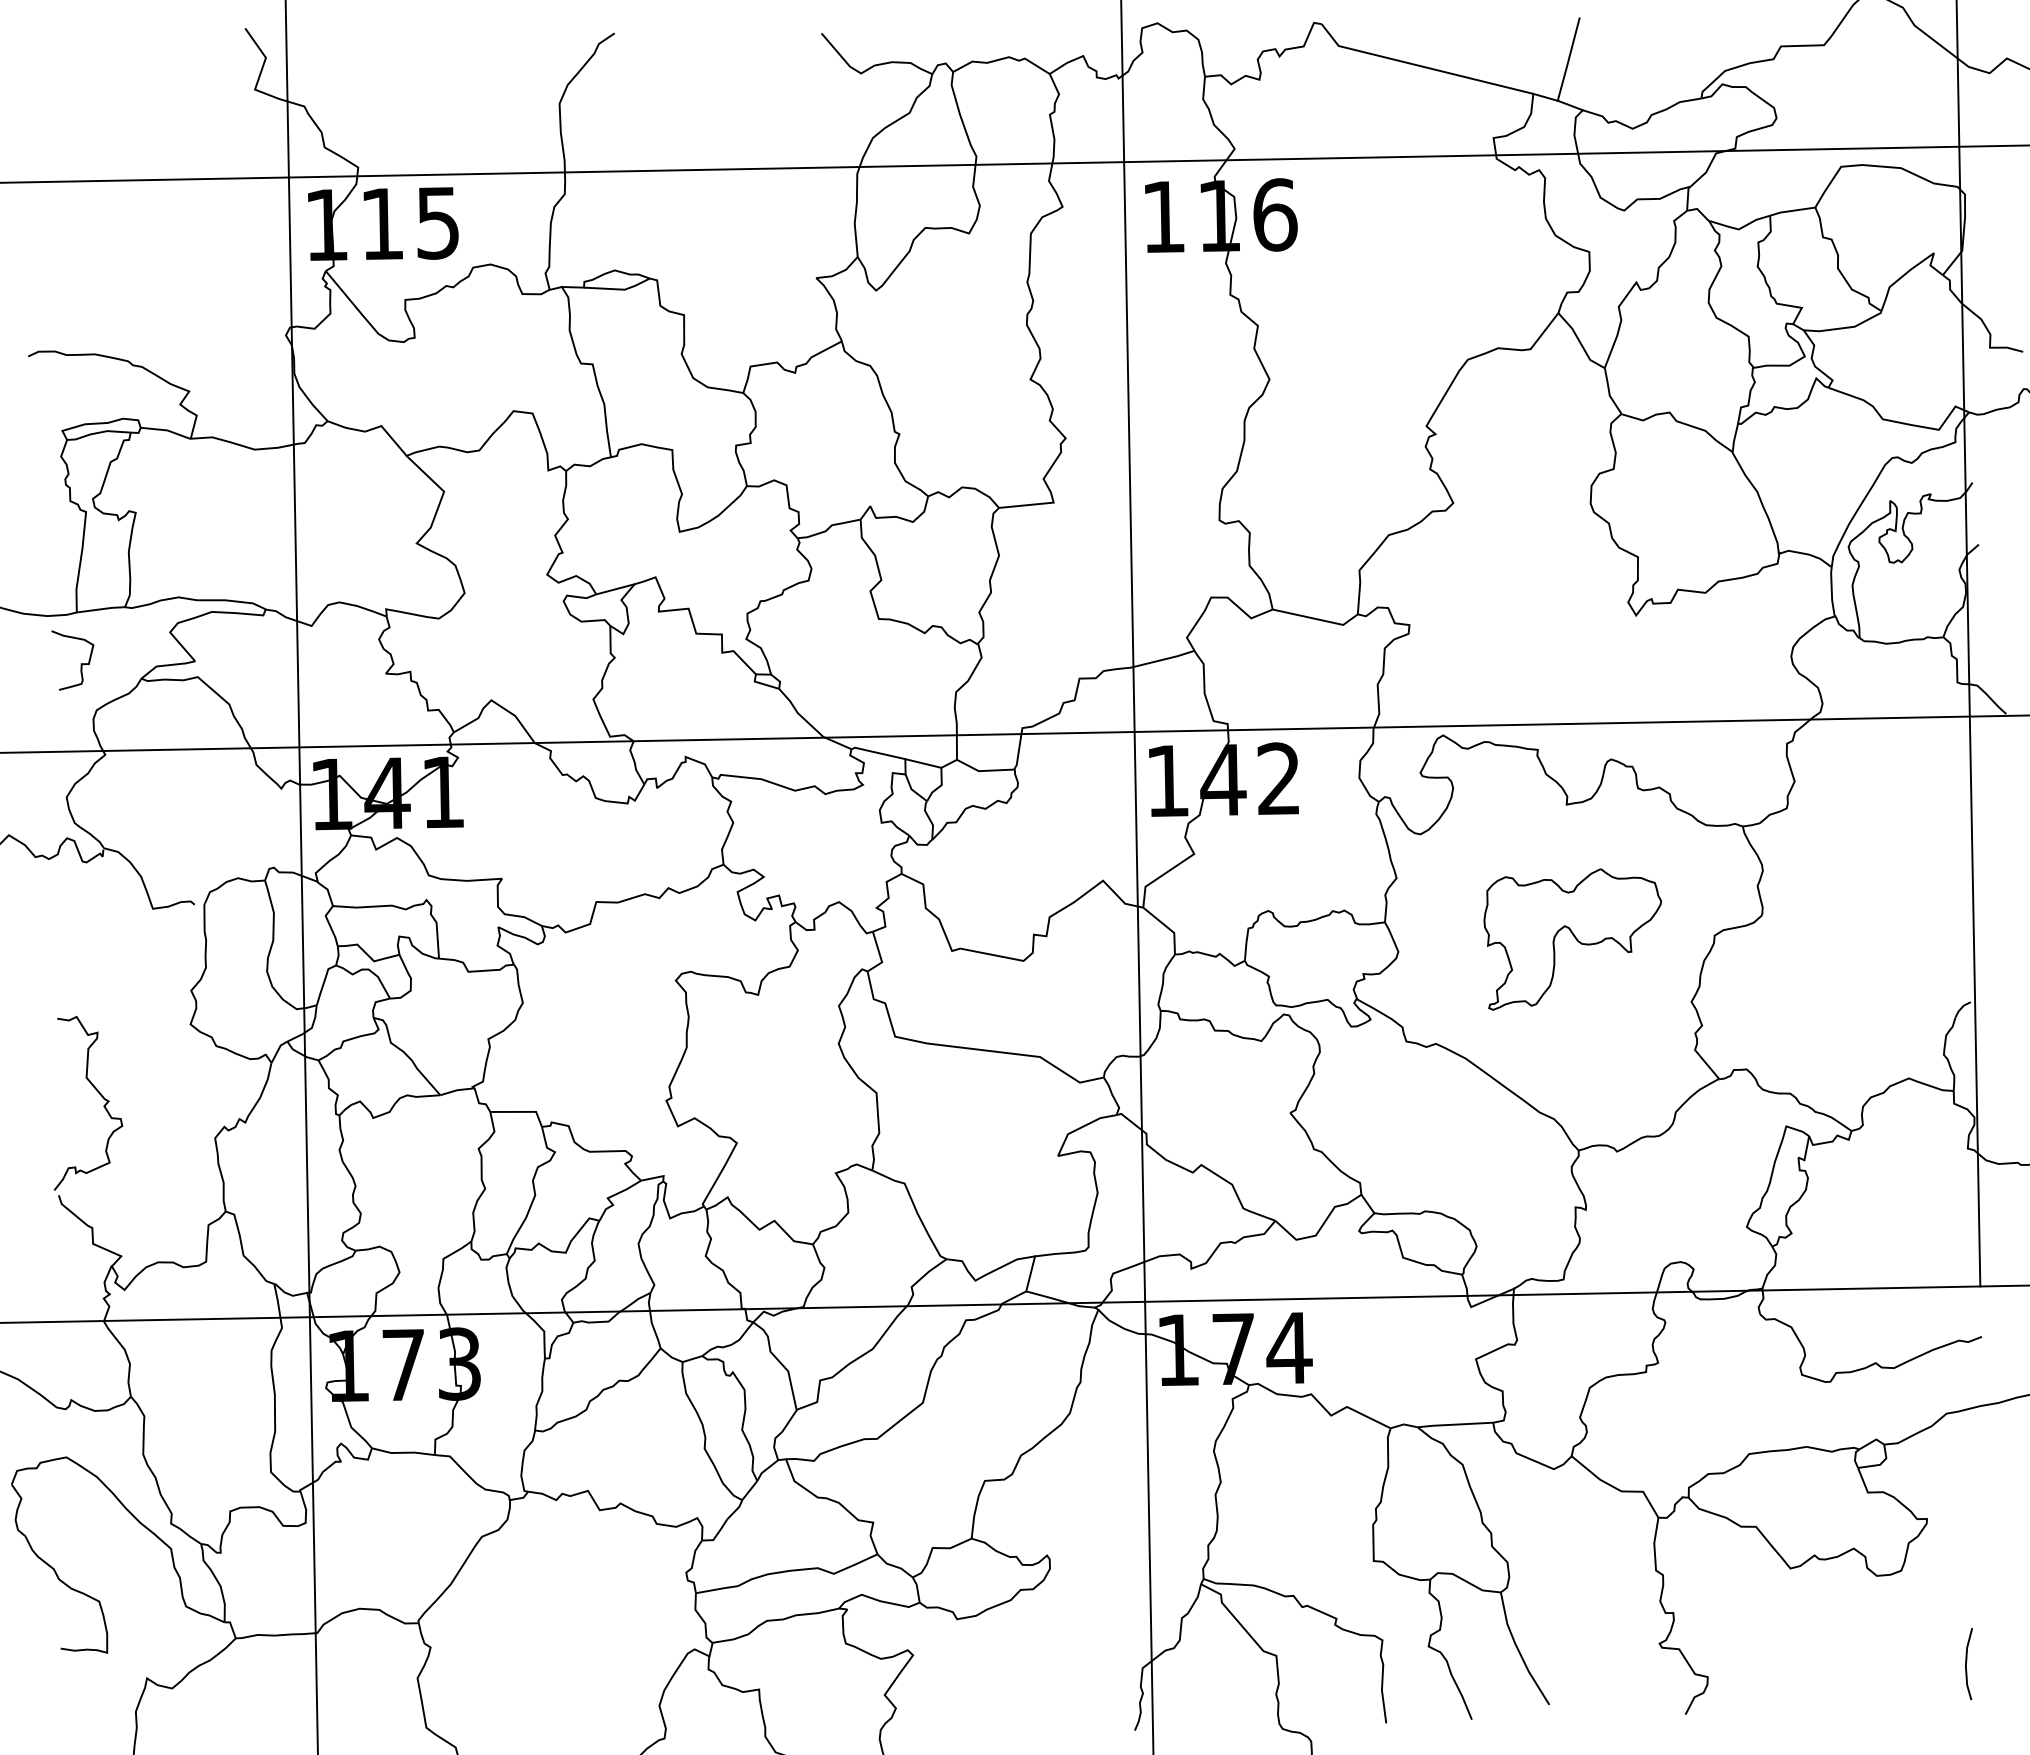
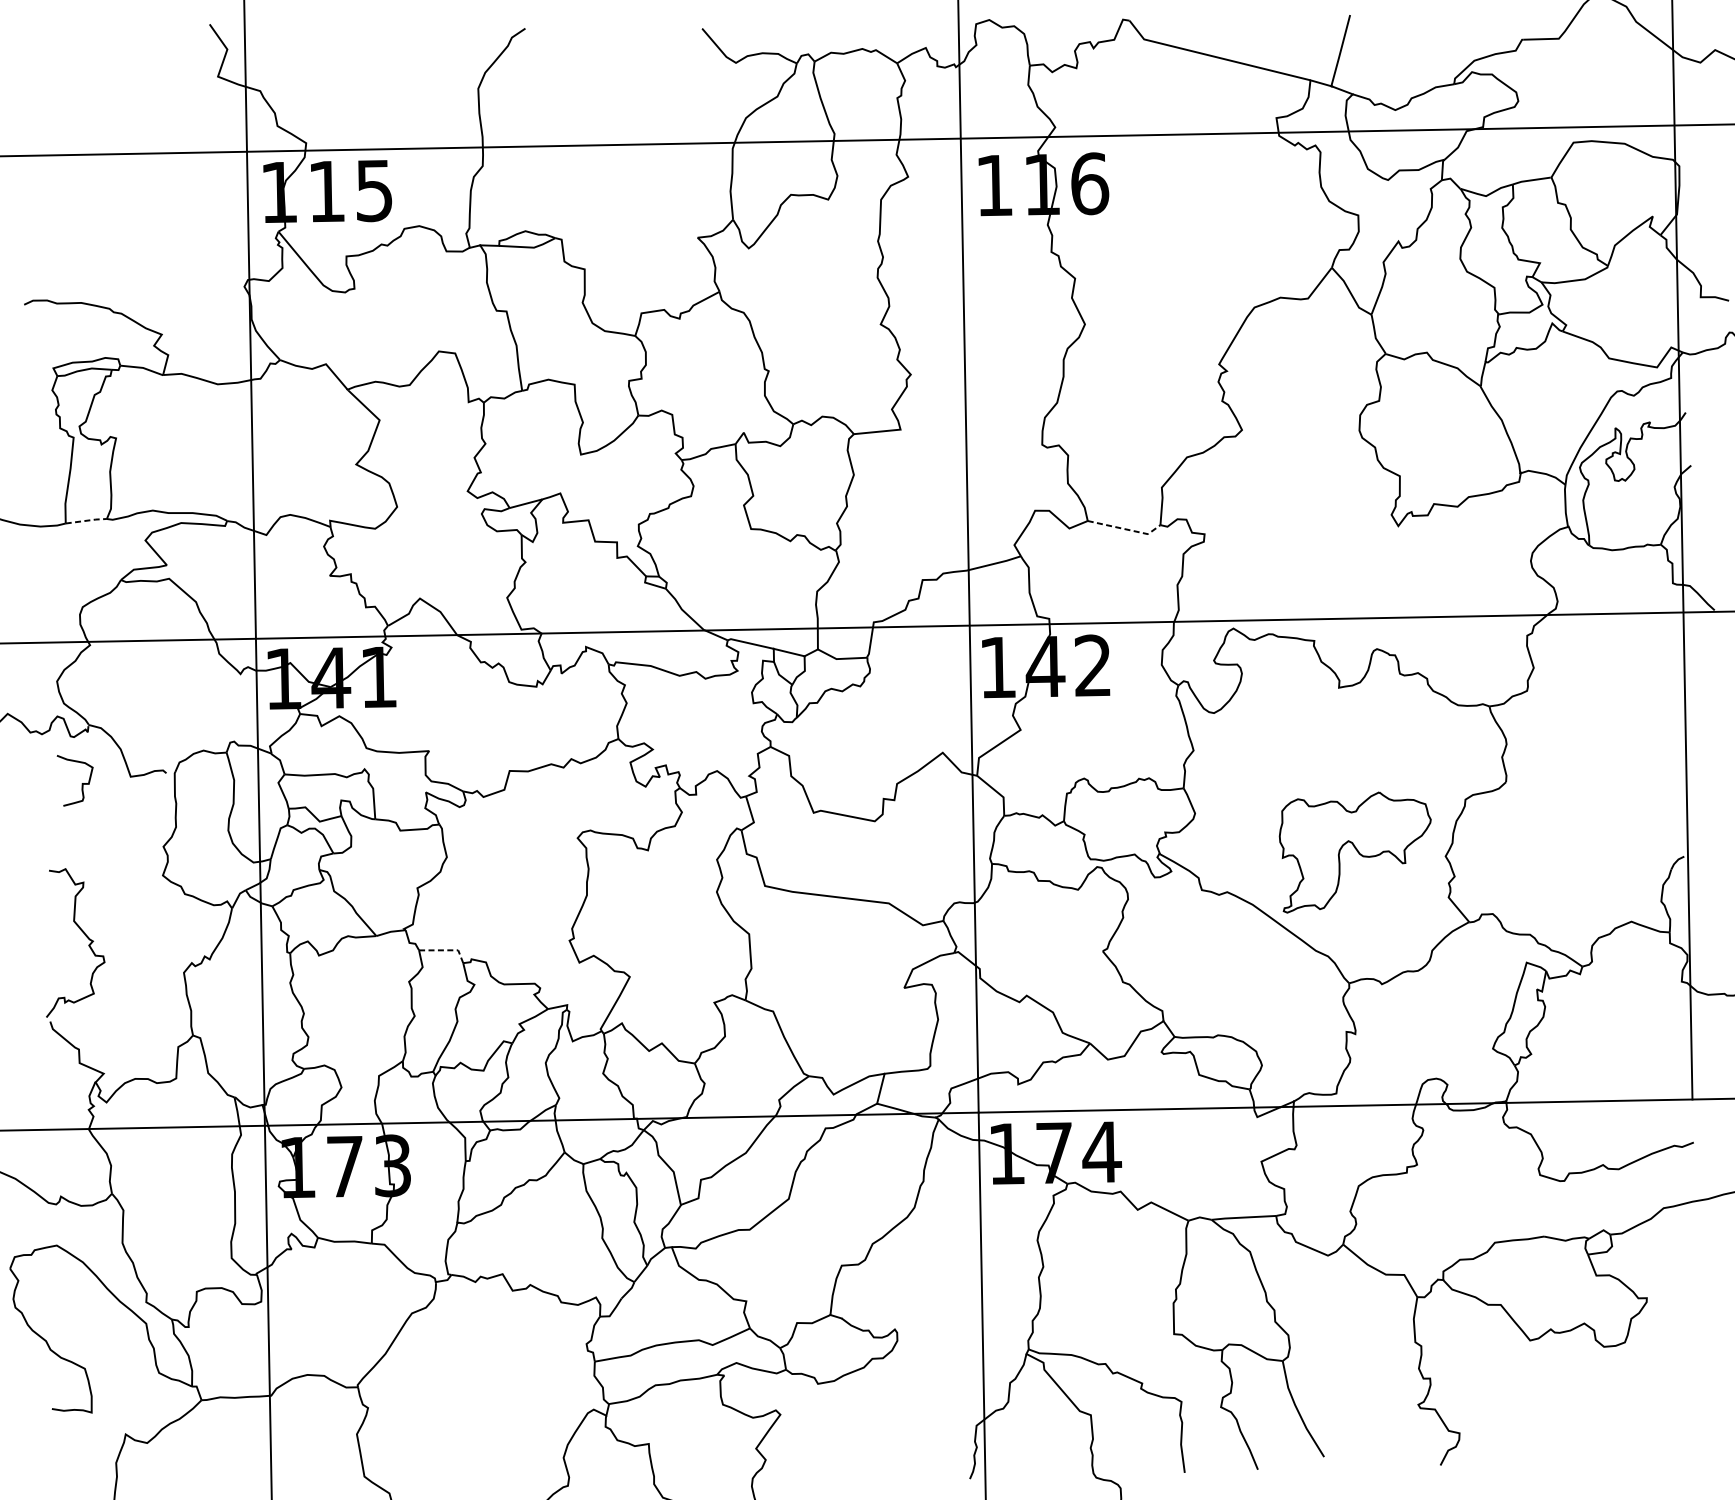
line: (101, 609) -> (86, 520), solid -> dashed
line: (1318, 619) -> (1126, 529), solid -> dashed
curve: (80, 663) -> (81, 783), moved
part: (1572, 939) -> (1355, 852), moved
line: (522, 1111) -> (446, 949), solid -> dashed
line: (1966, 1664) -> (1680, 1422), removed

